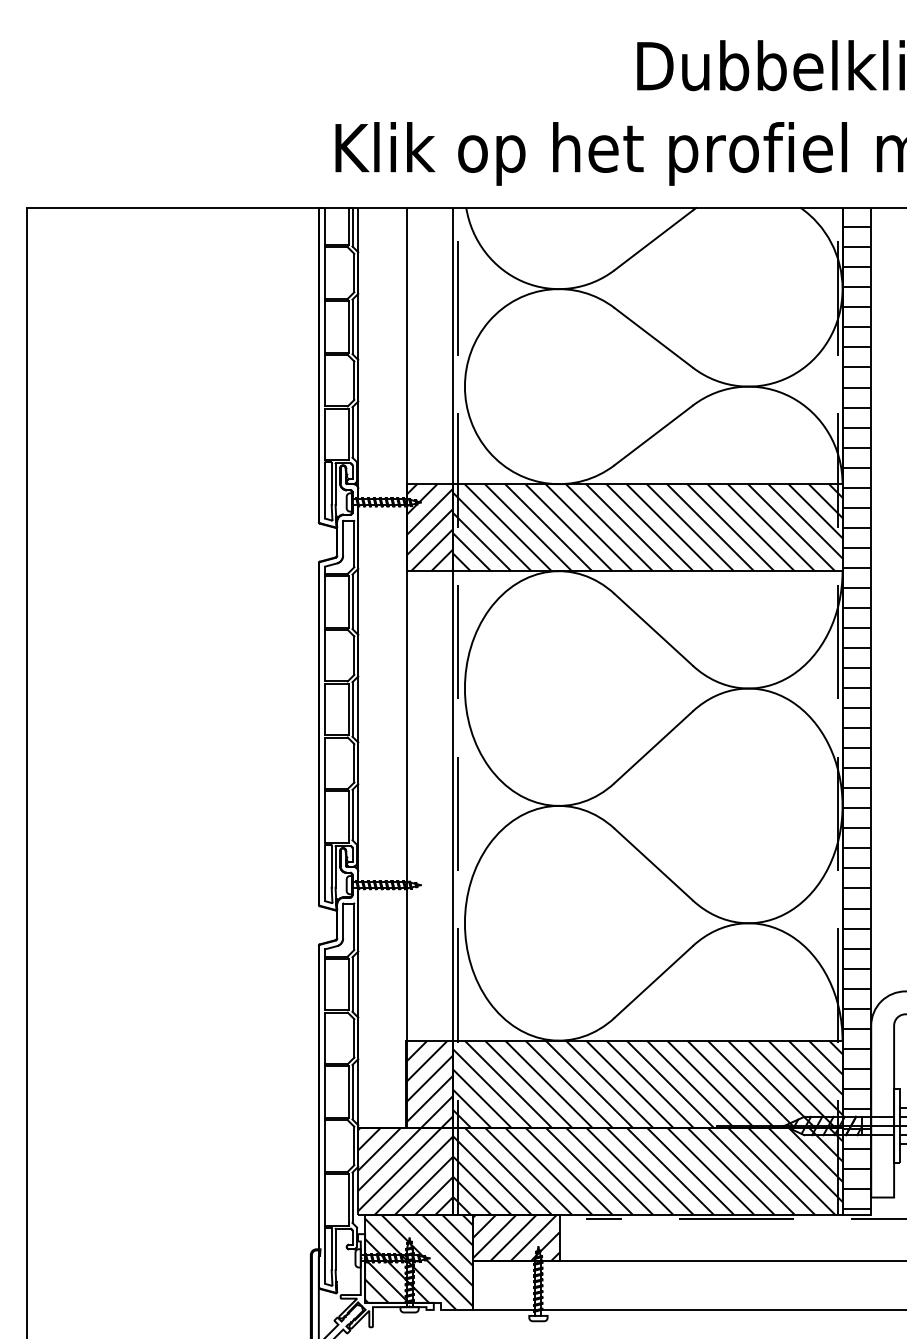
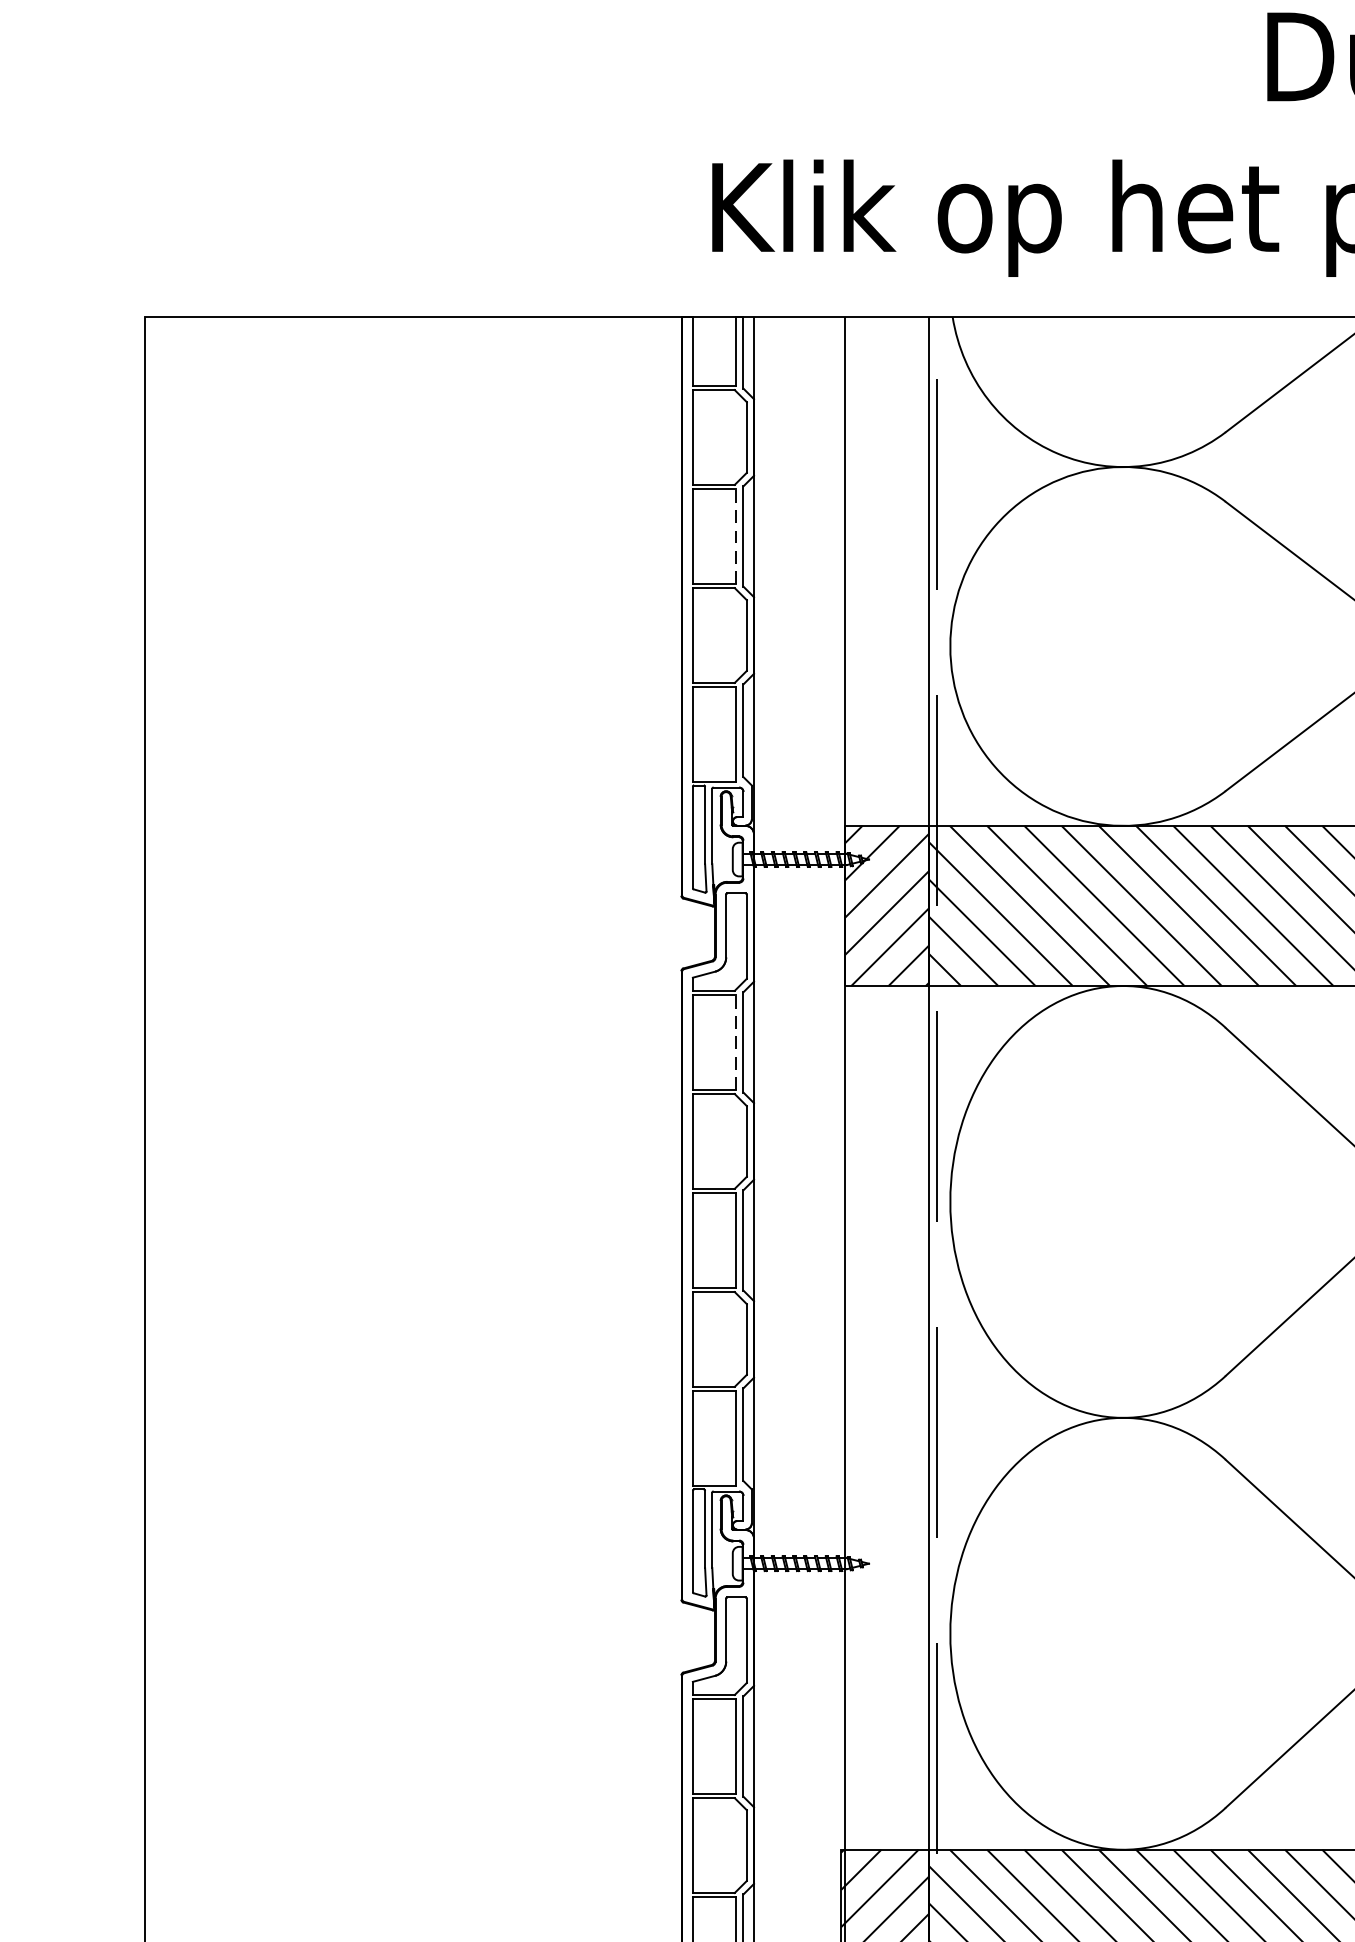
line: (348, 326) -> (736, 535), solid -> dashed
line: (348, 601) -> (736, 1041), solid -> dashed

